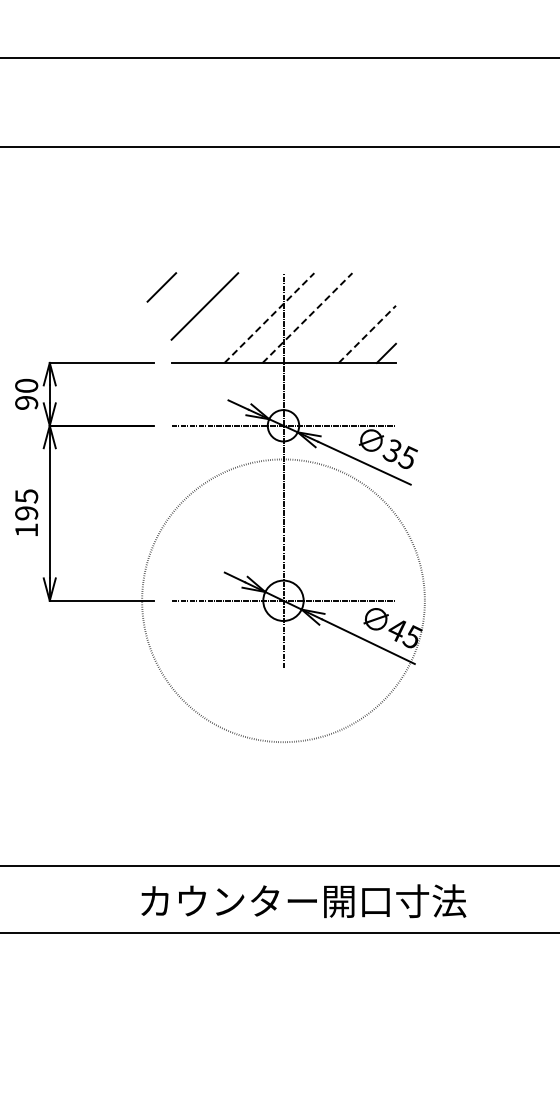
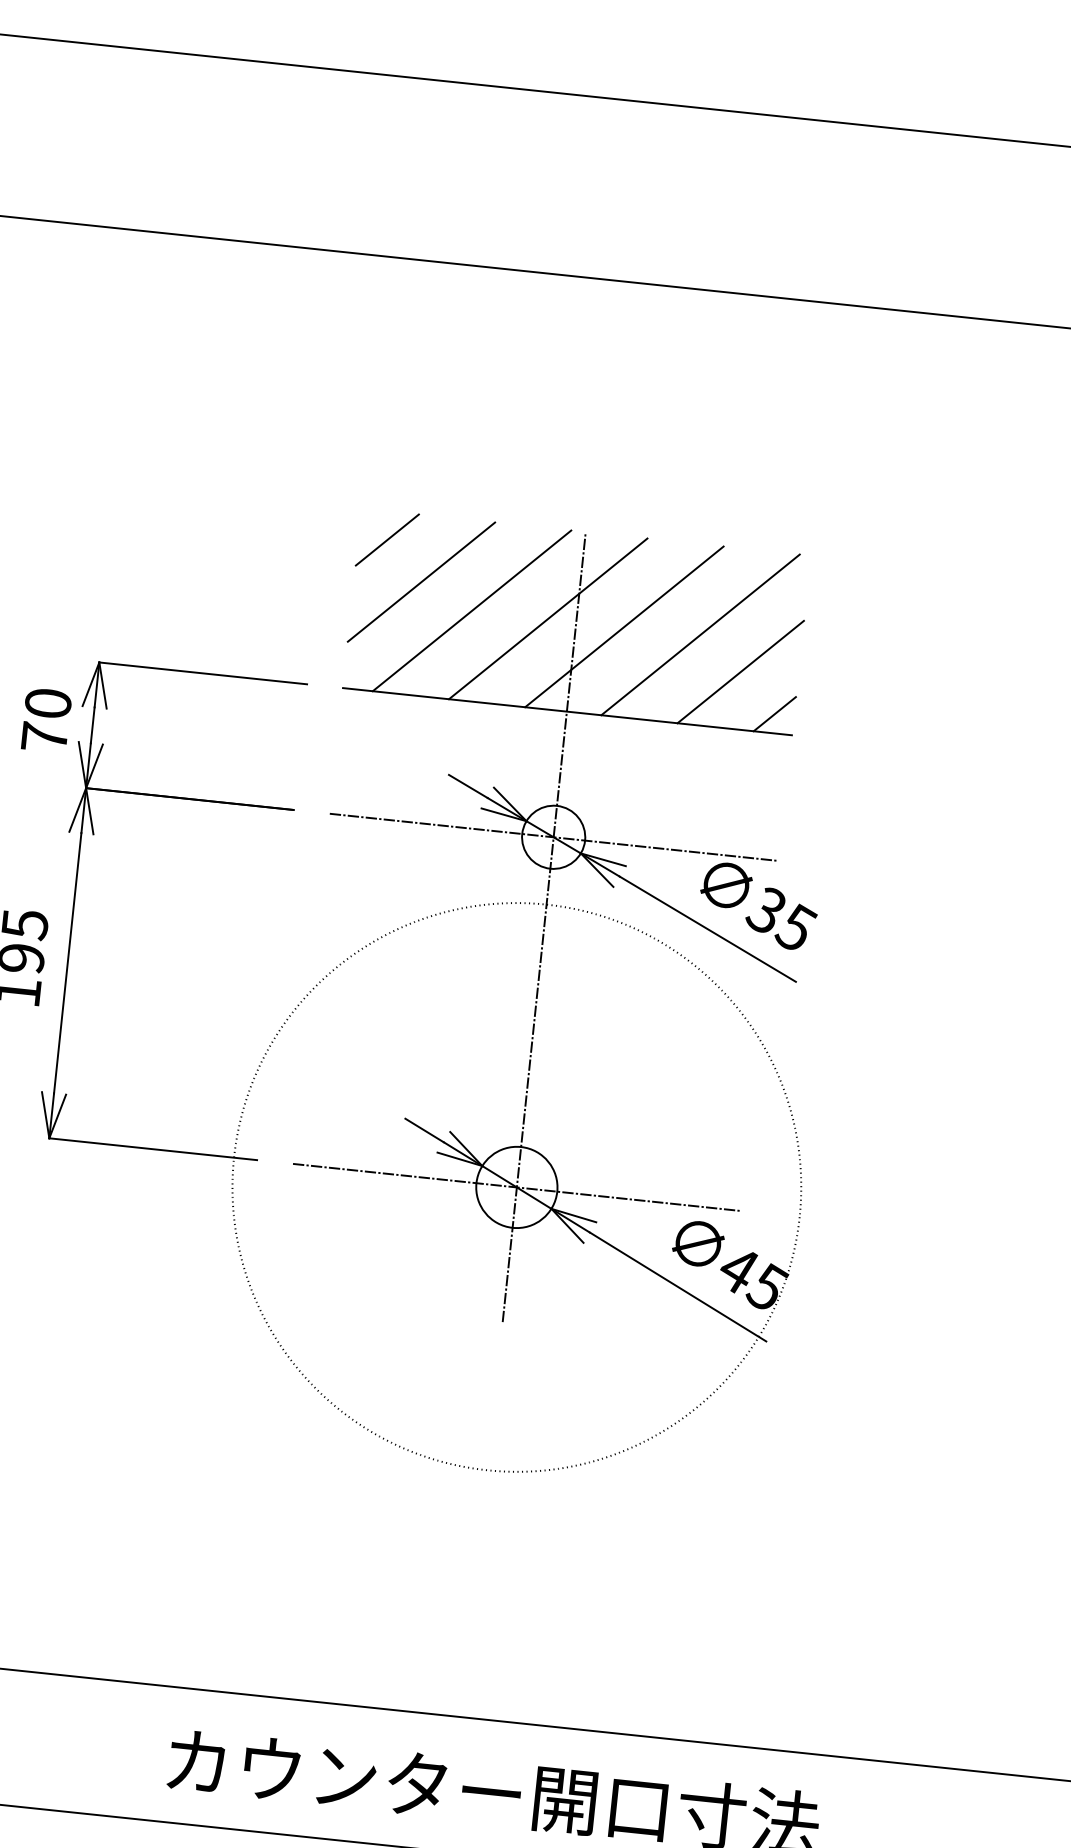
line: (161, 287) -> (386, 540), moved
line: (231, 317) -> (472, 609), added
line: (269, 317) -> (548, 617), dashed -> solid
line: (307, 317) -> (624, 625), dashed -> solid
line: (345, 317) -> (700, 633), added
line: (367, 334) -> (740, 672), dashed -> solid
text: (26, 402) -> (44, 736), 90 -> 70

